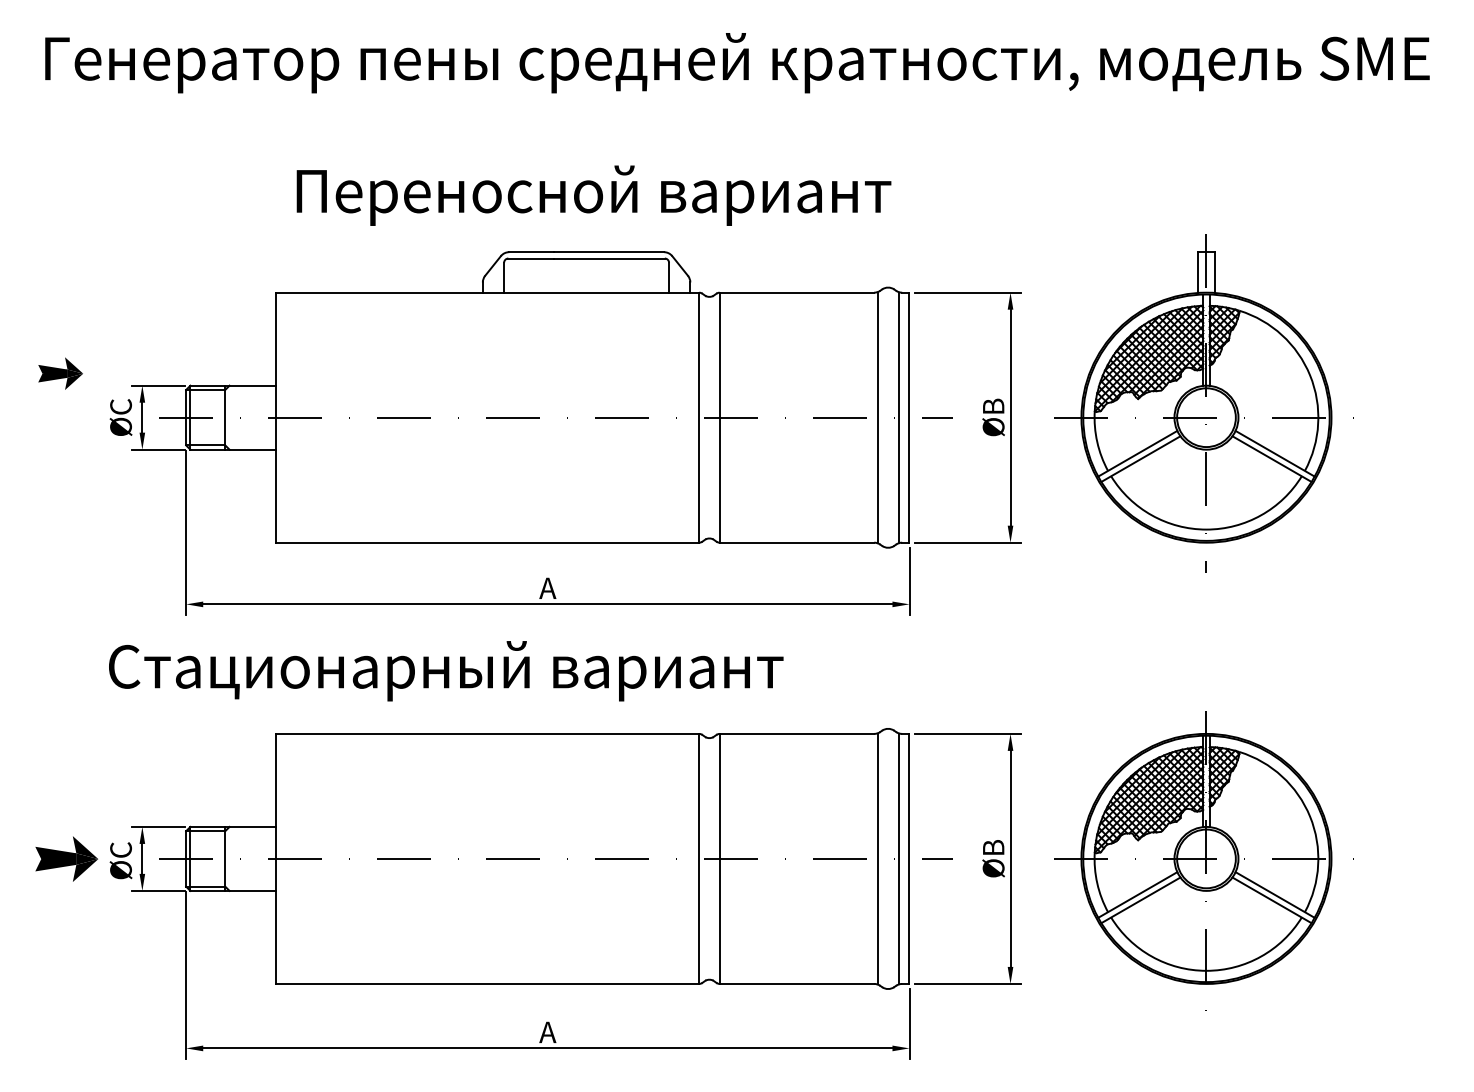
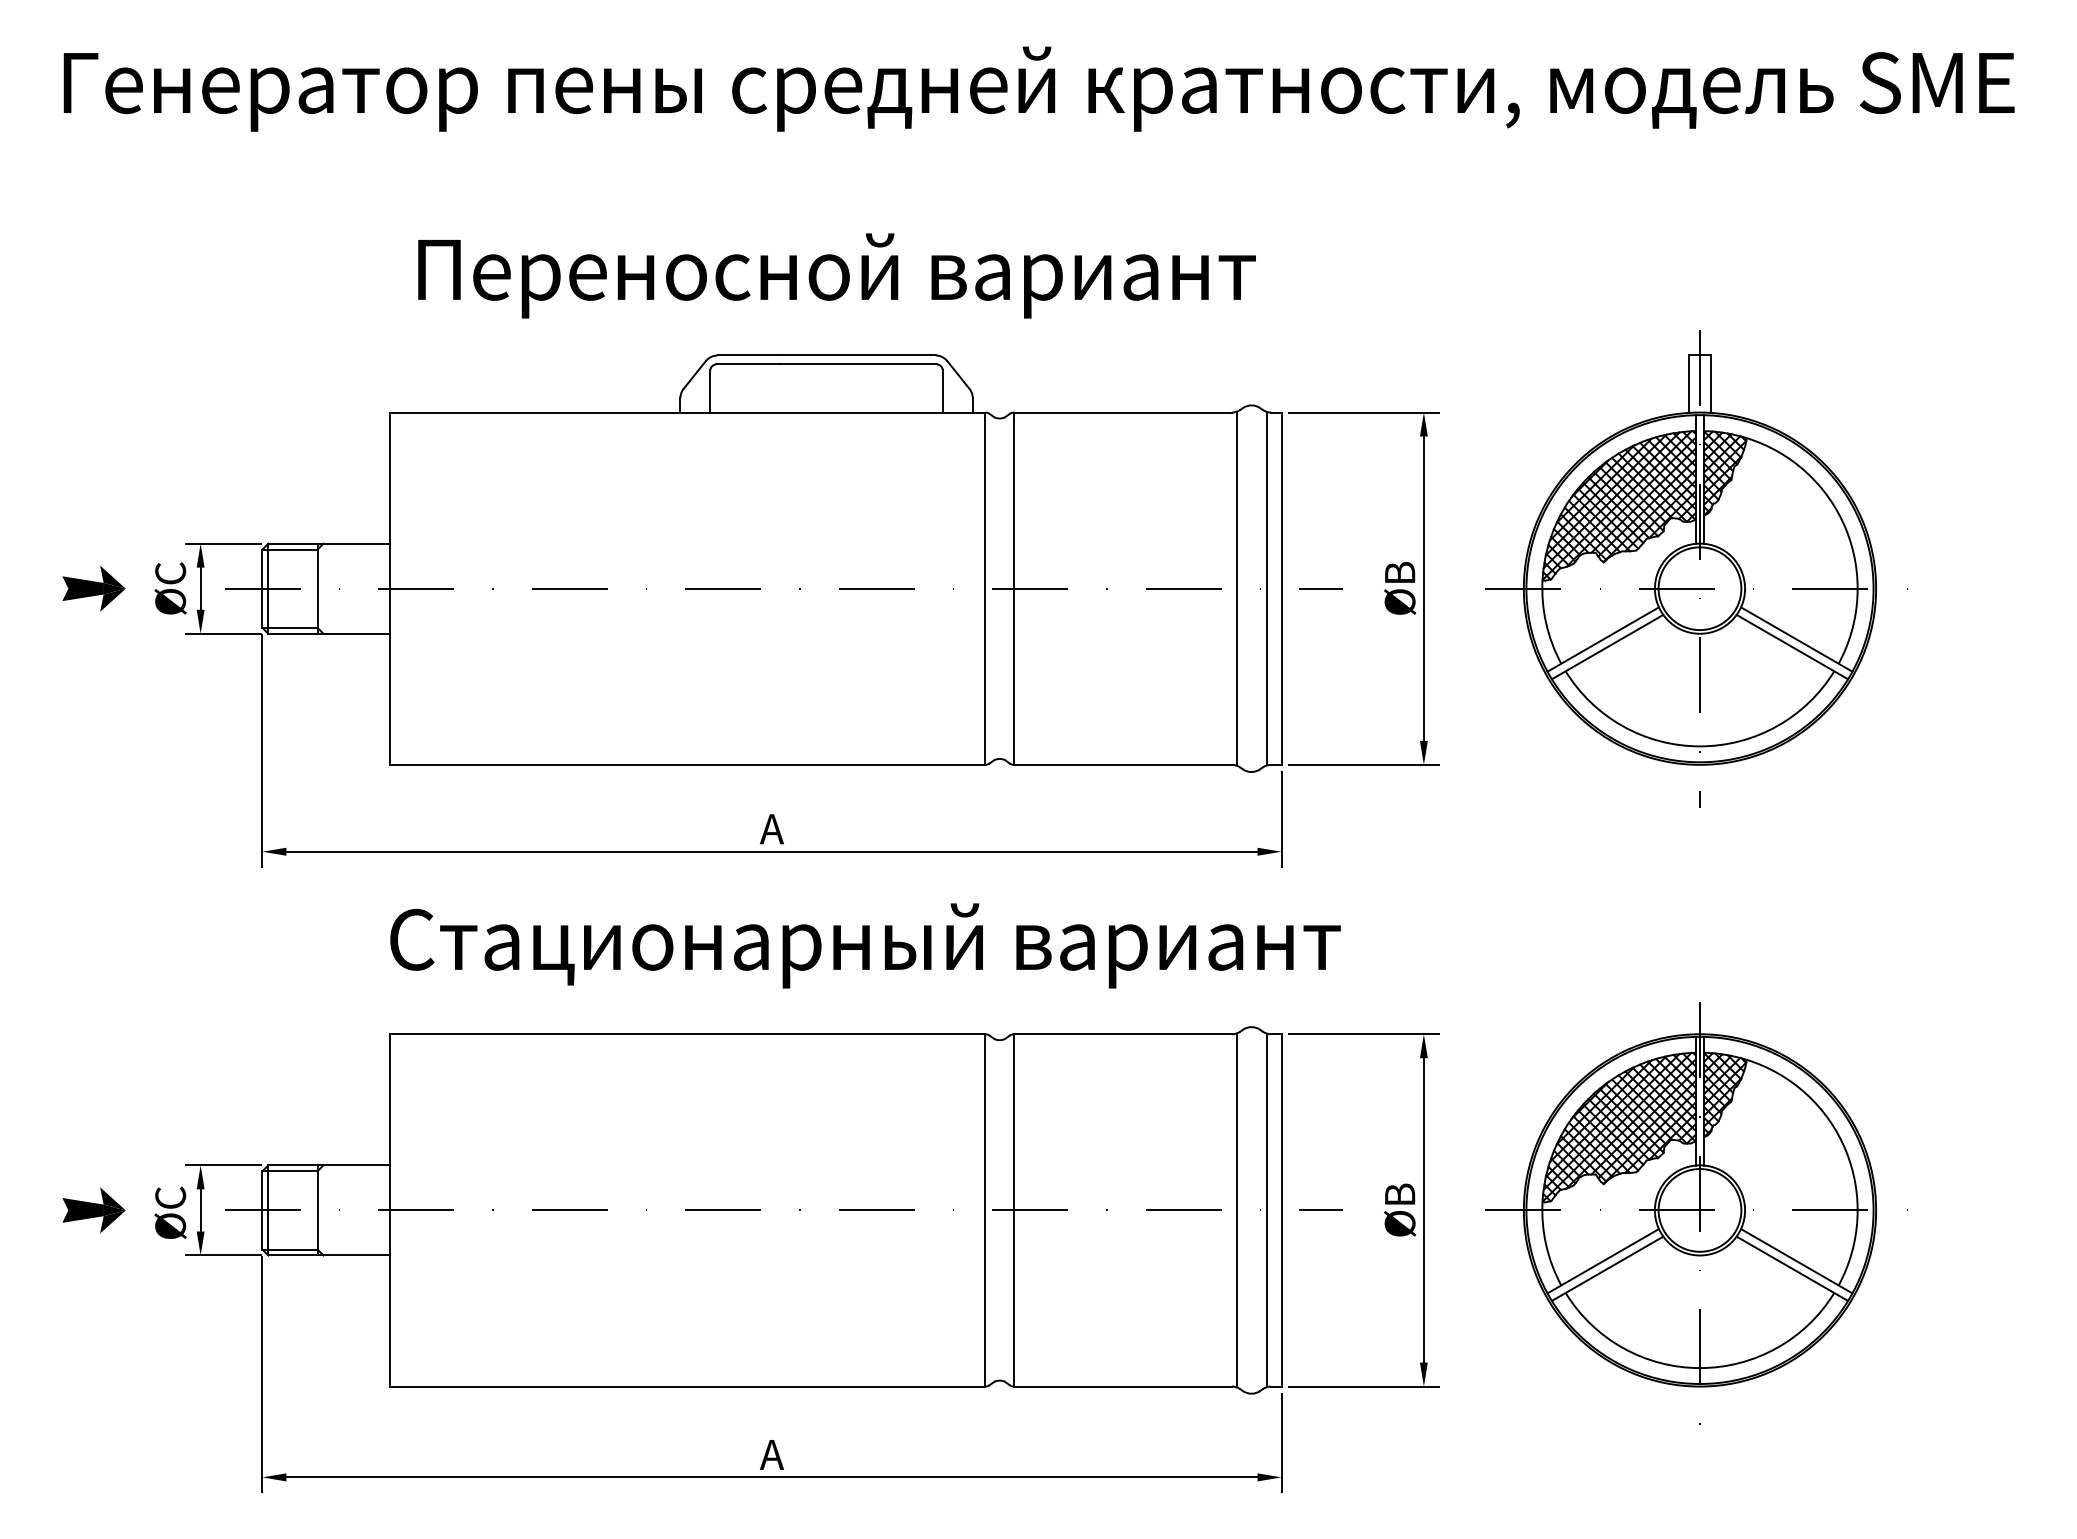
part: (60, 373) -> (93, 588), moved
text: (446, 671) -> (865, 946), moved
part: (66, 858) -> (93, 1209), size x0.71

